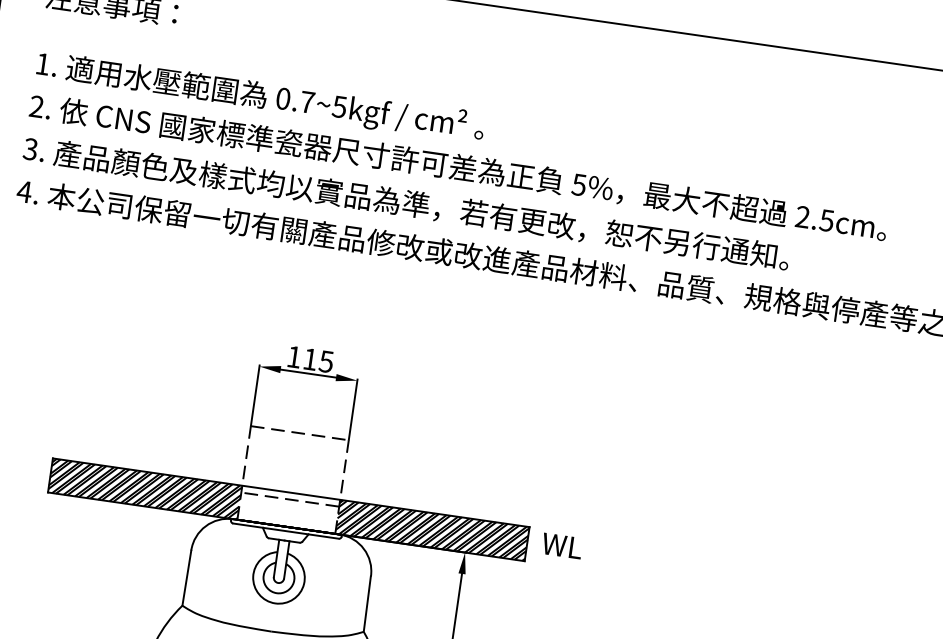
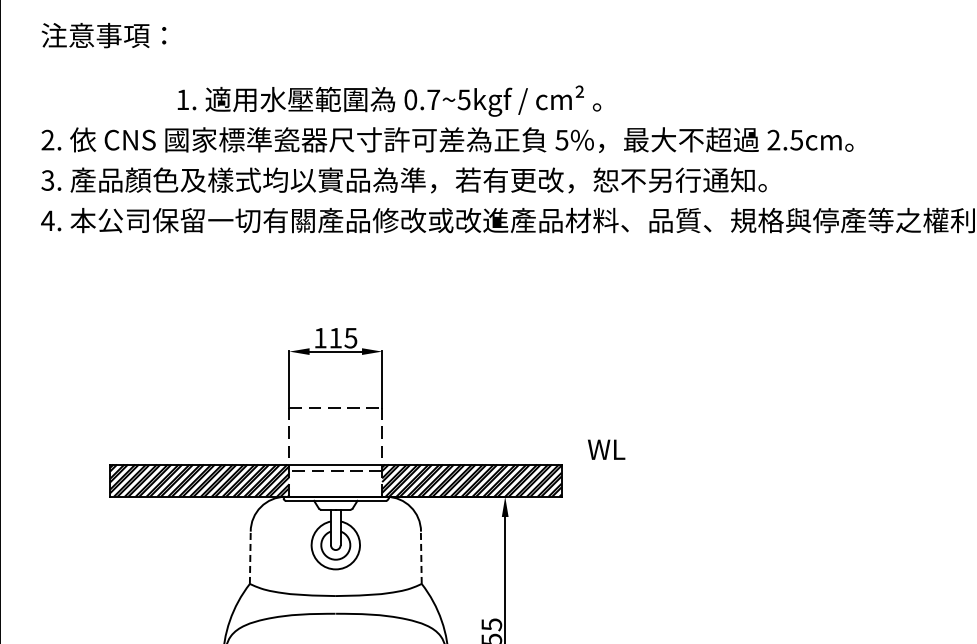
text: (260, 96) -> (389, 100), moved
text: (562, 545) -> (606, 449), moved
line: (187, 577) -> (250, 557), solid -> dashed
line: (367, 603) -> (421, 557), solid -> dashed

